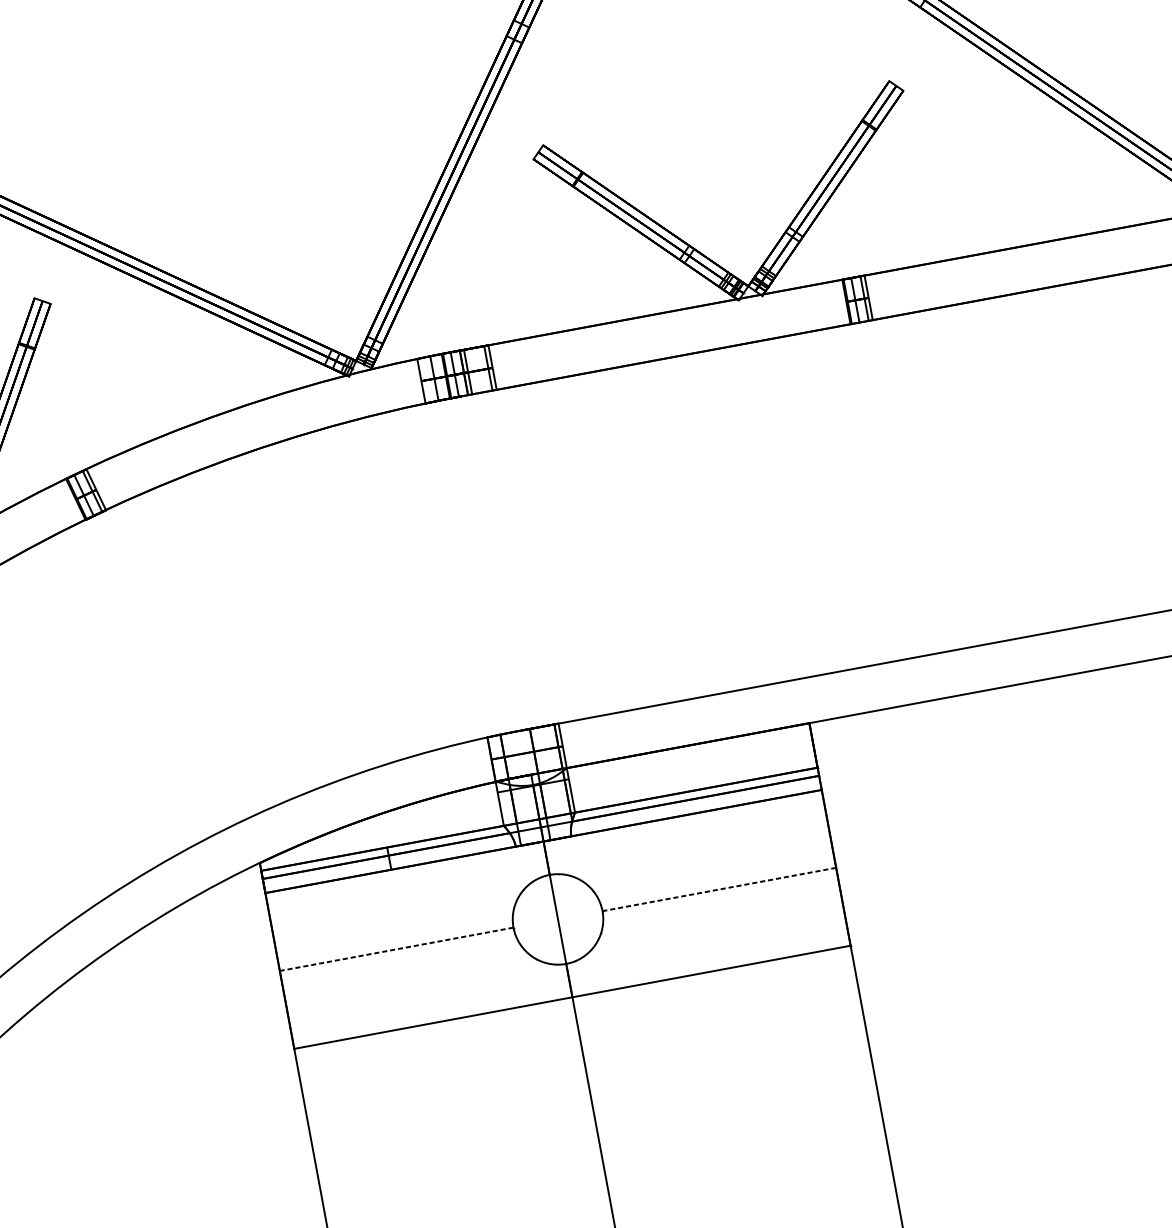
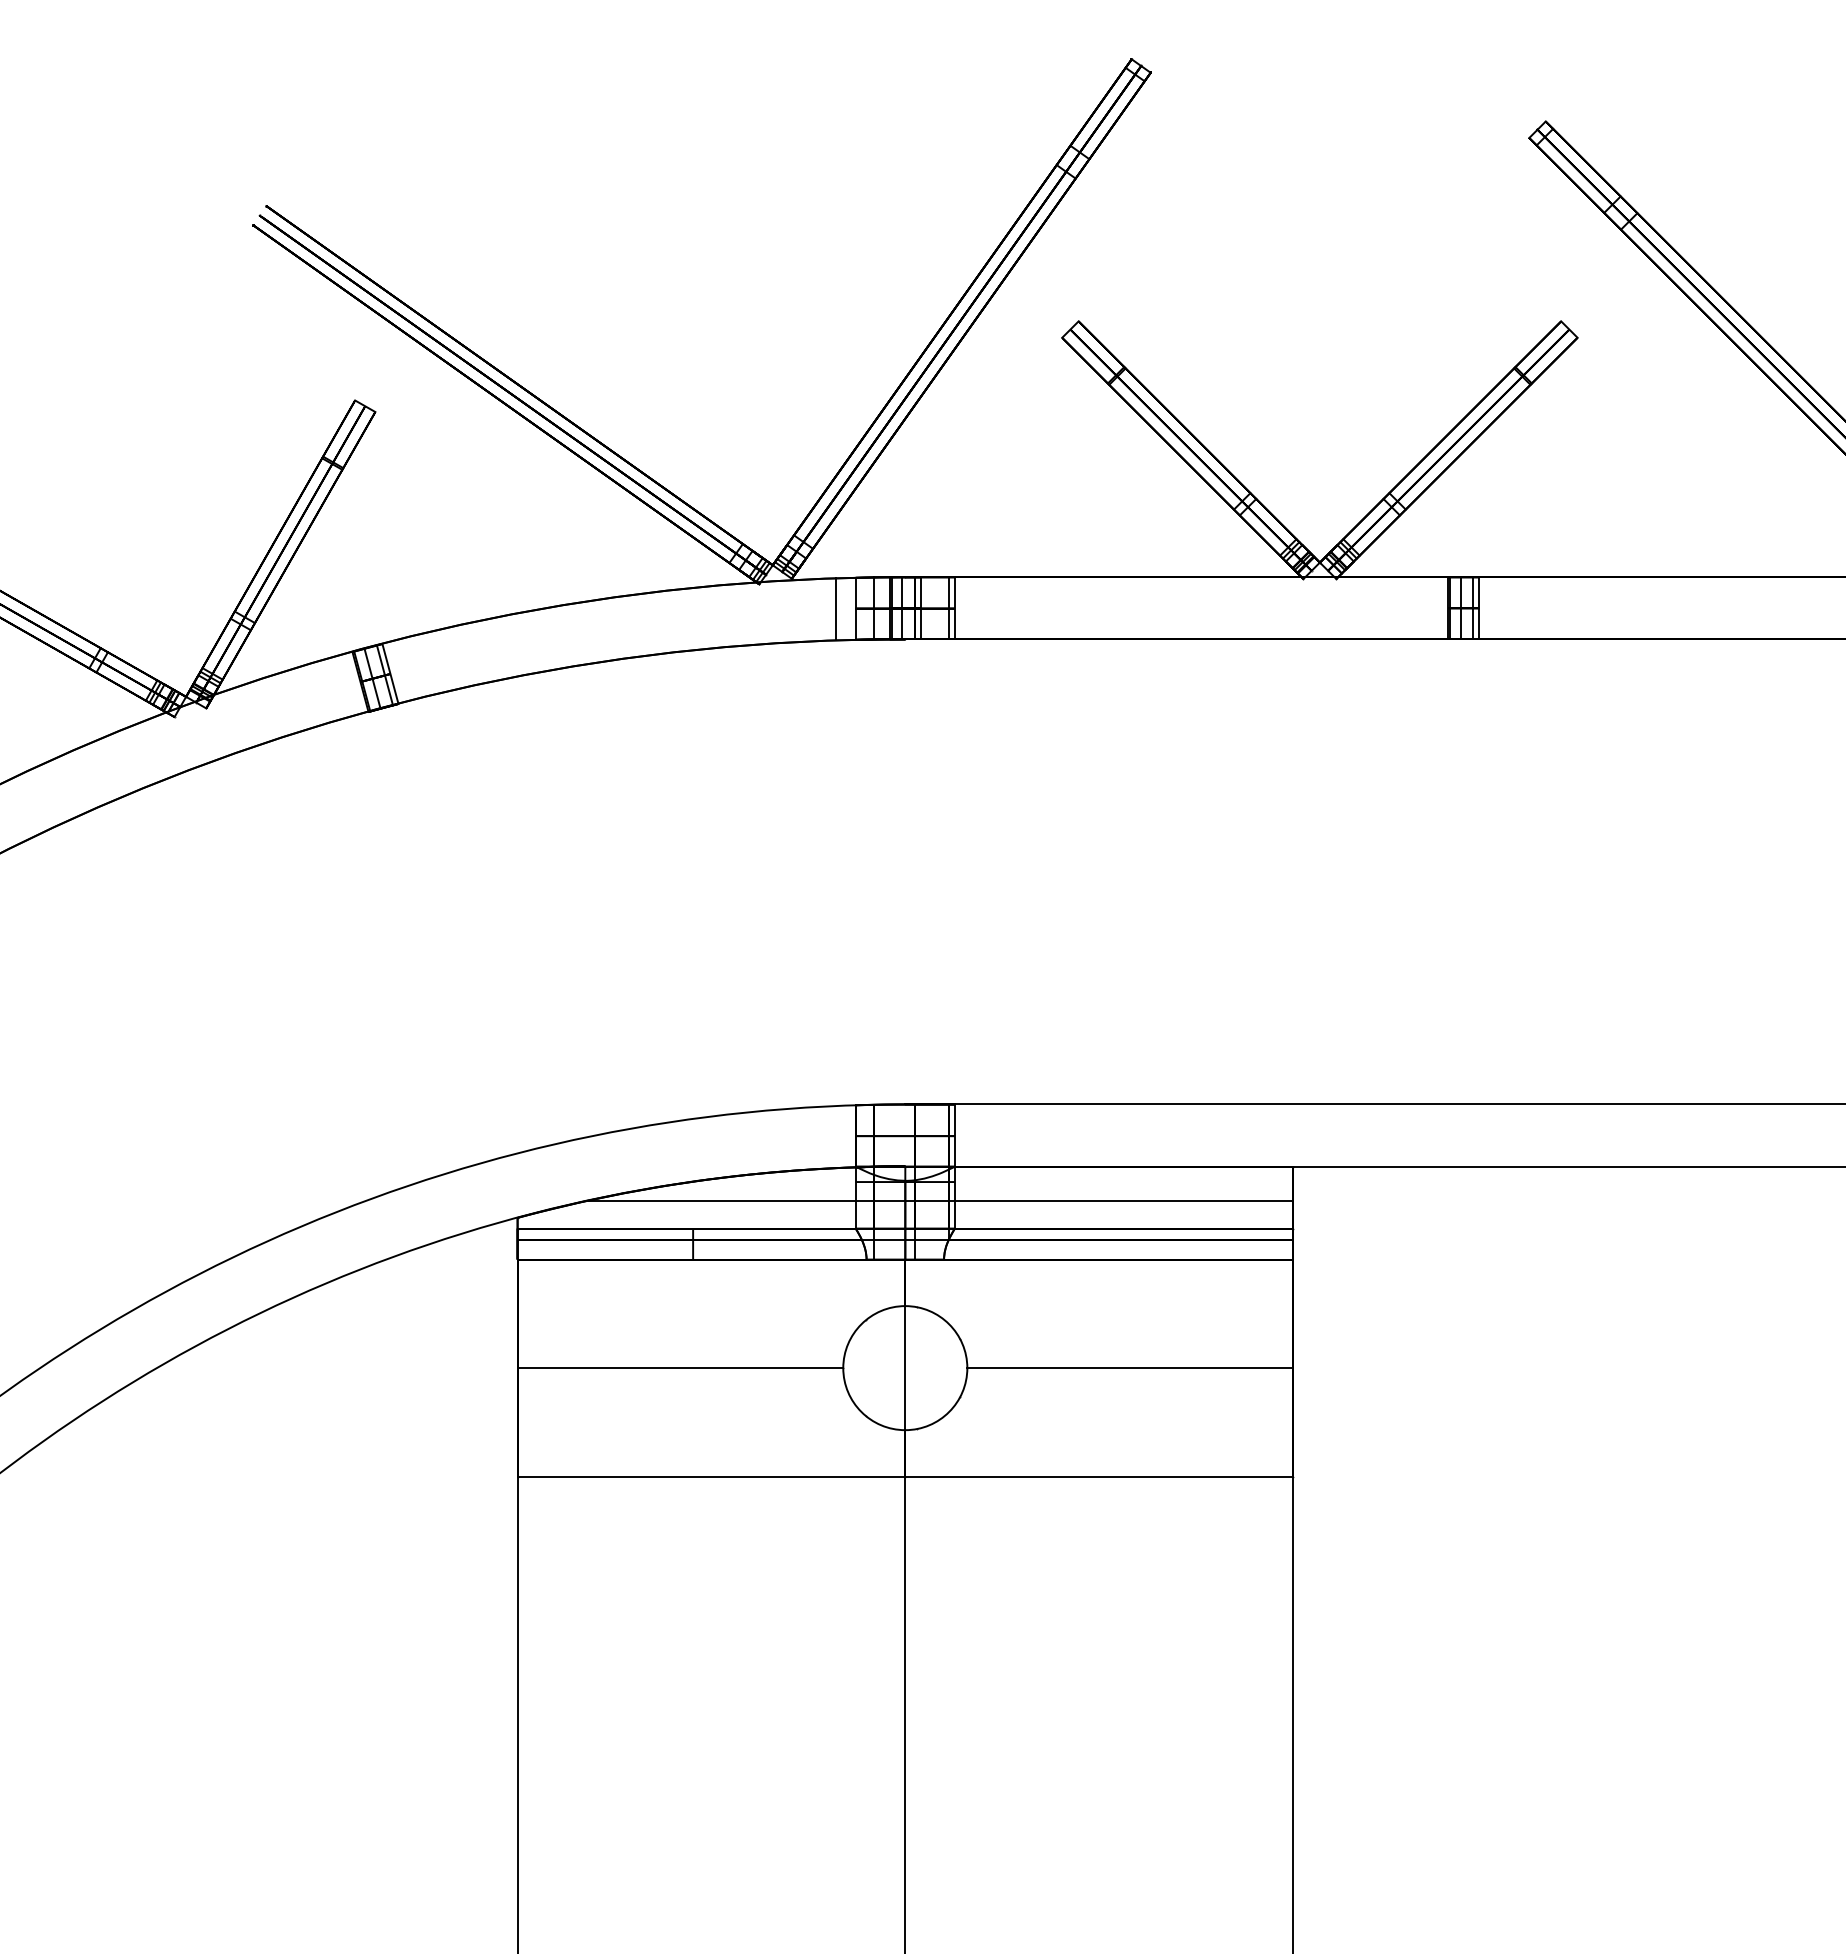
line: (407, 384) -> (836, 609), added
line: (560, 794) -> (940, 1200), added
line: (719, 889) -> (1130, 1368), dashed -> solid
line: (396, 949) -> (680, 1368), dashed -> solid

